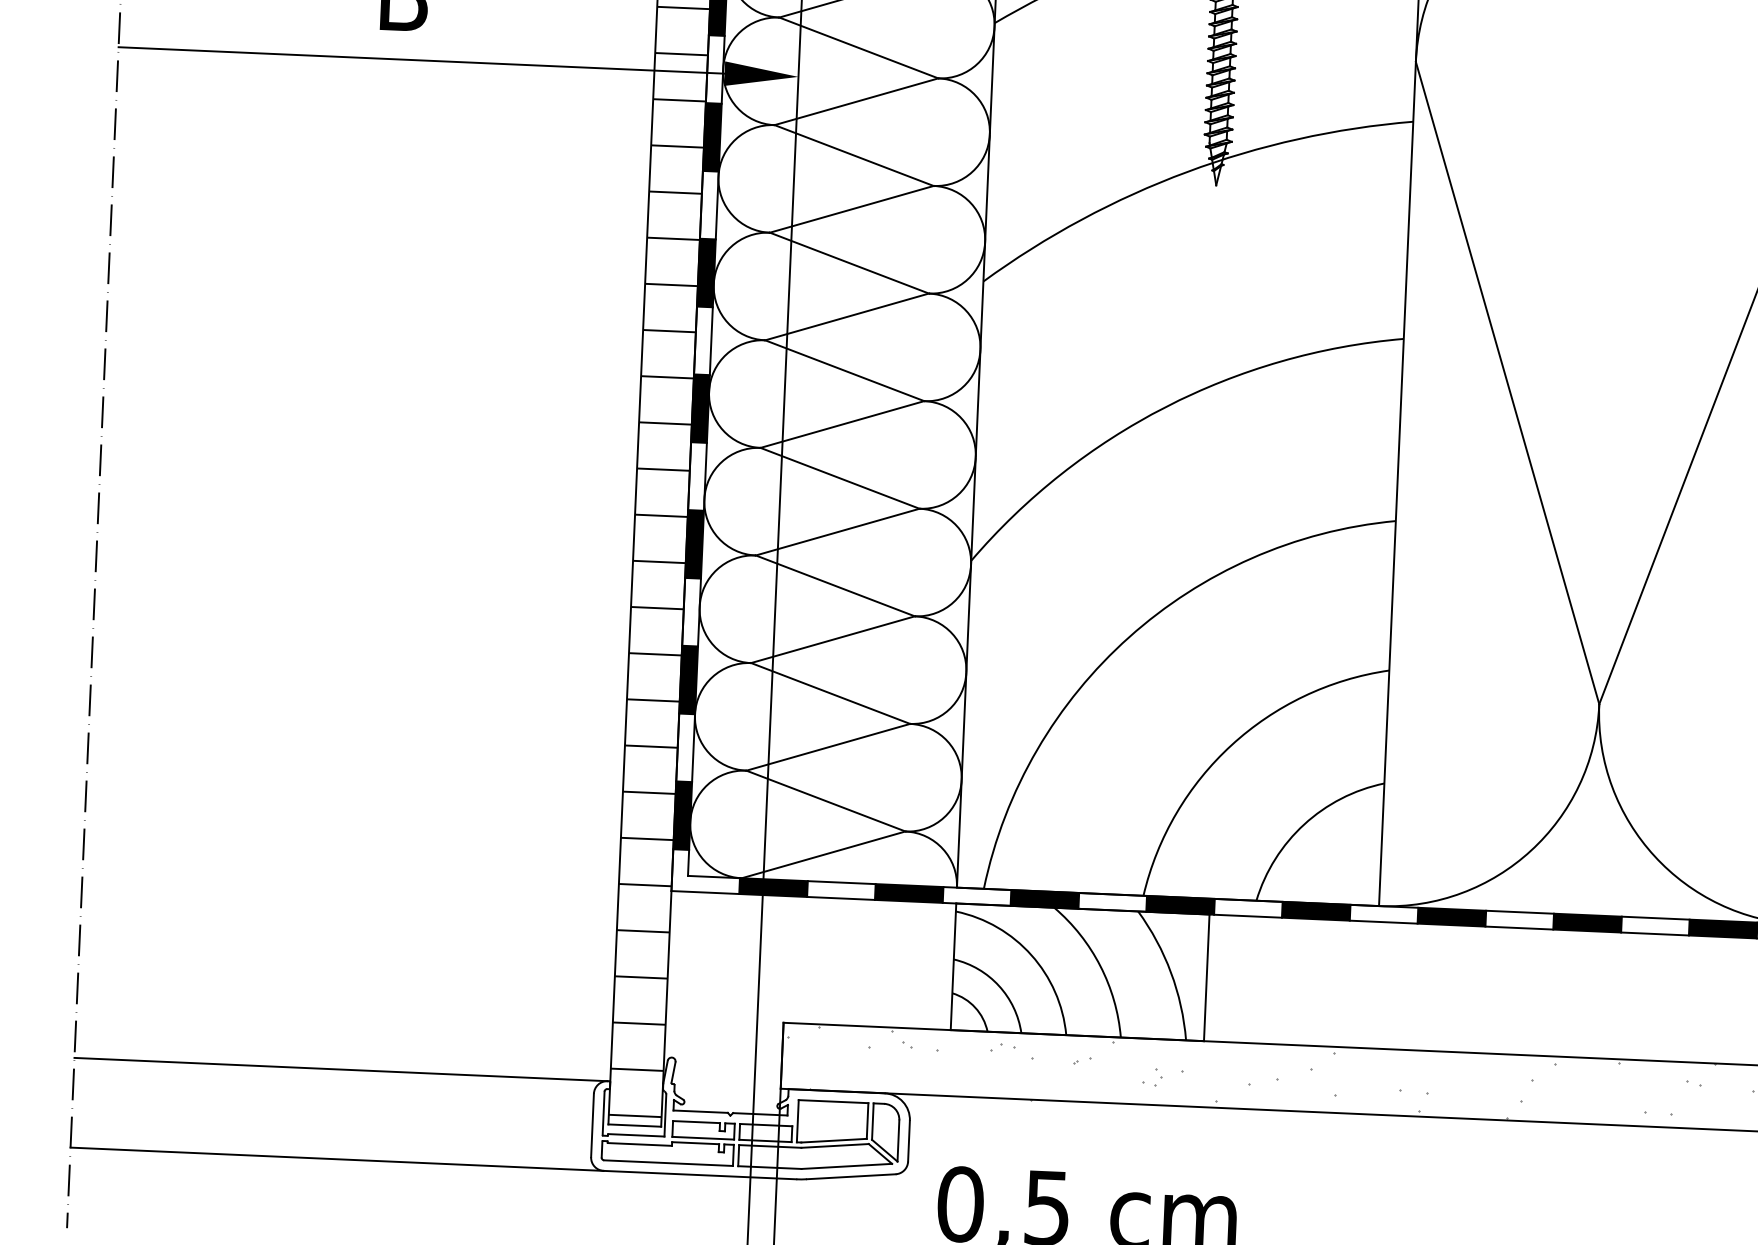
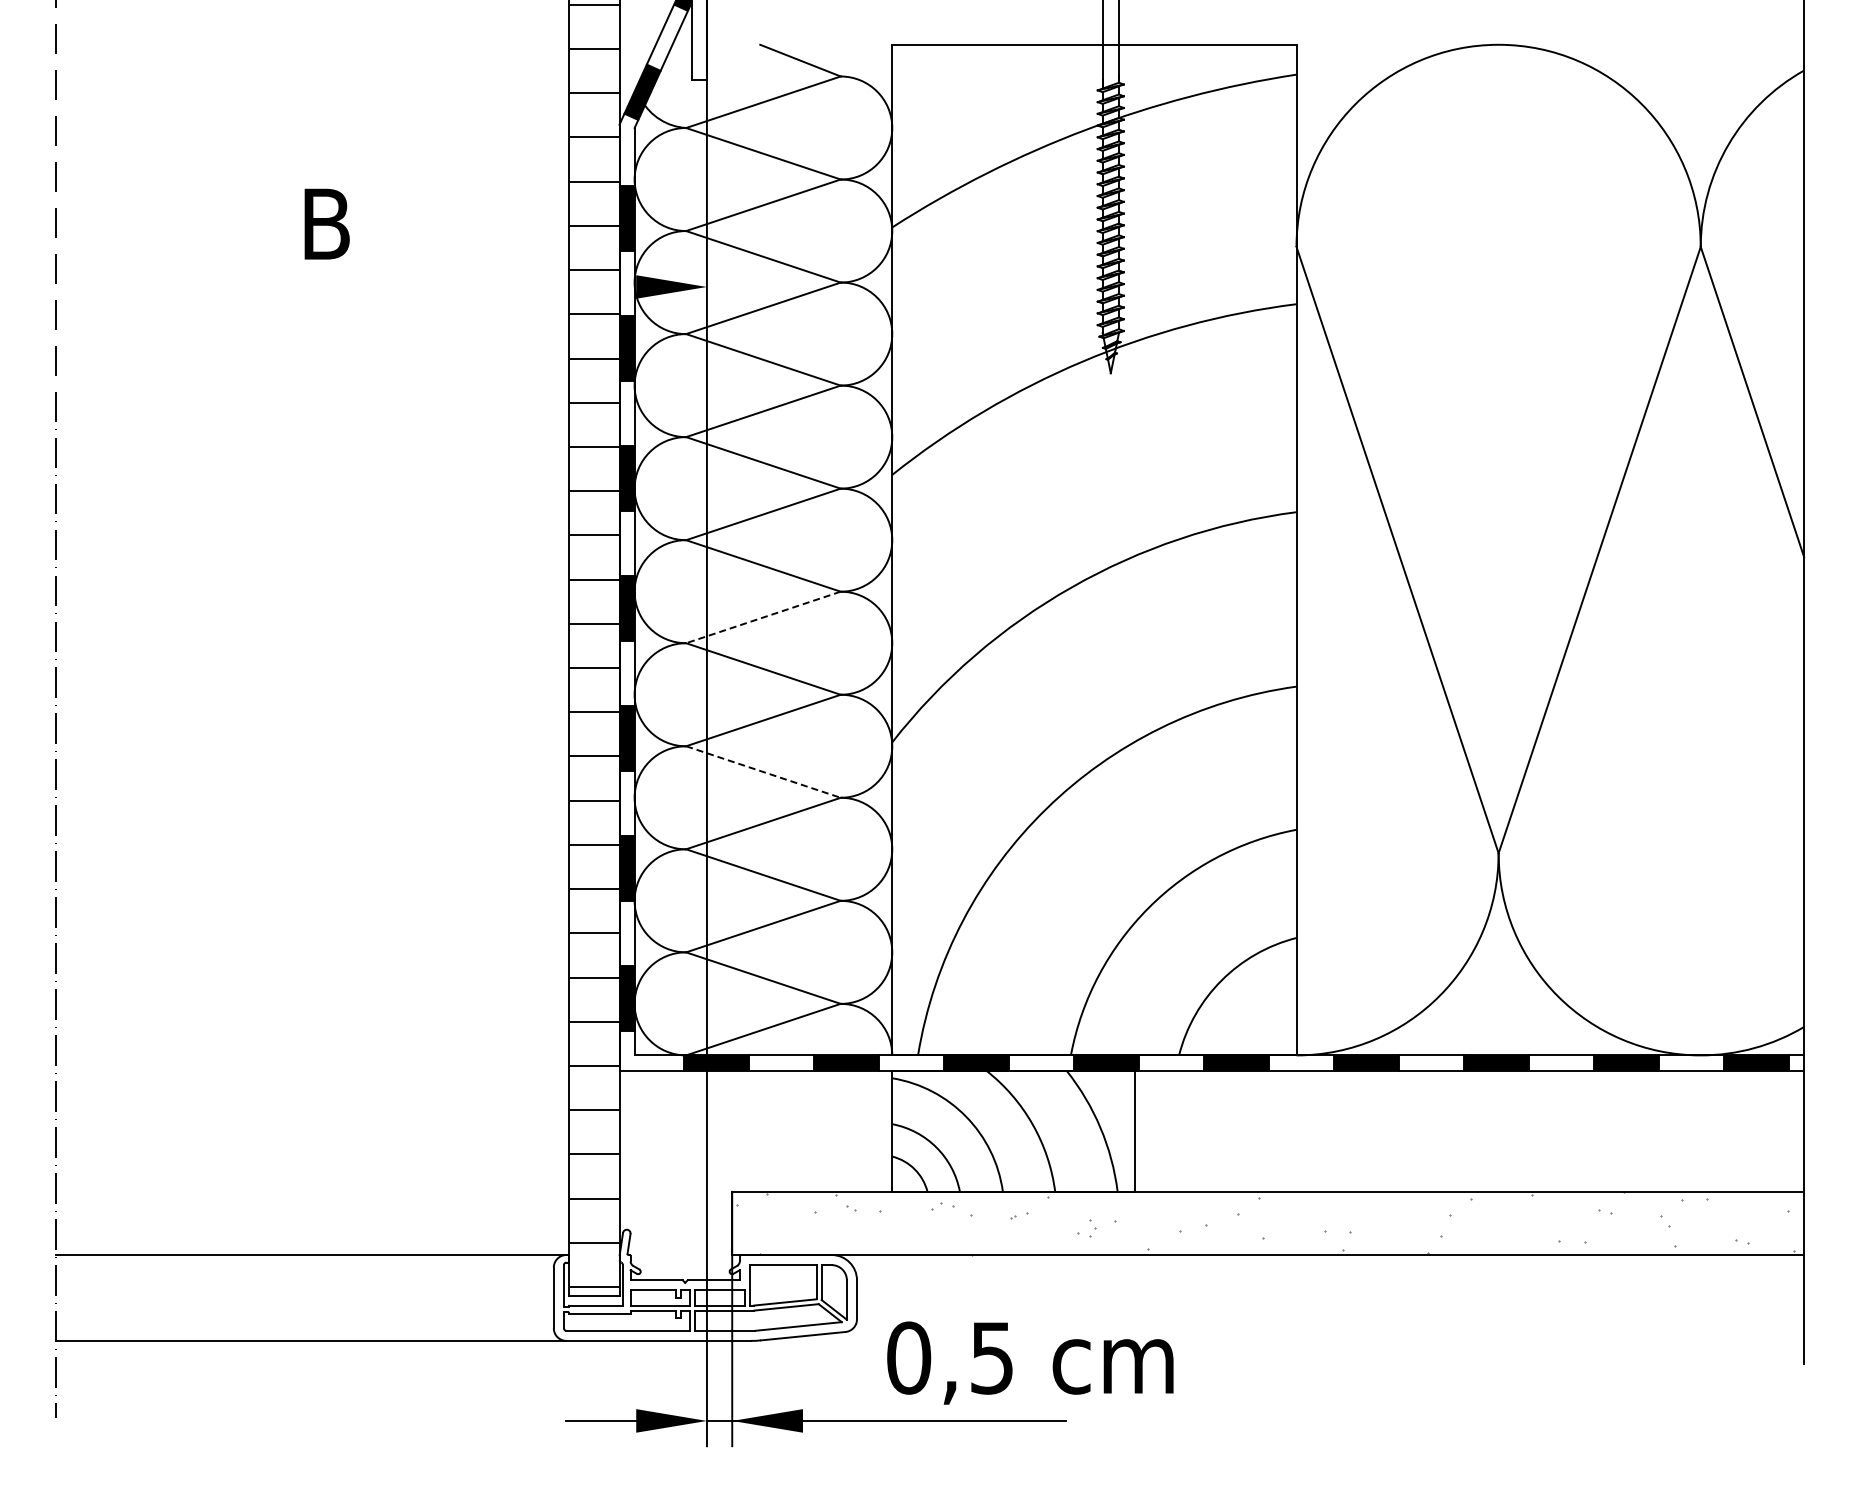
line: (421, 60) -> (345, 287), removed
line: (841, 424) -> (762, 617), solid -> dashed
line: (835, 586) -> (763, 772), solid -> dashed

